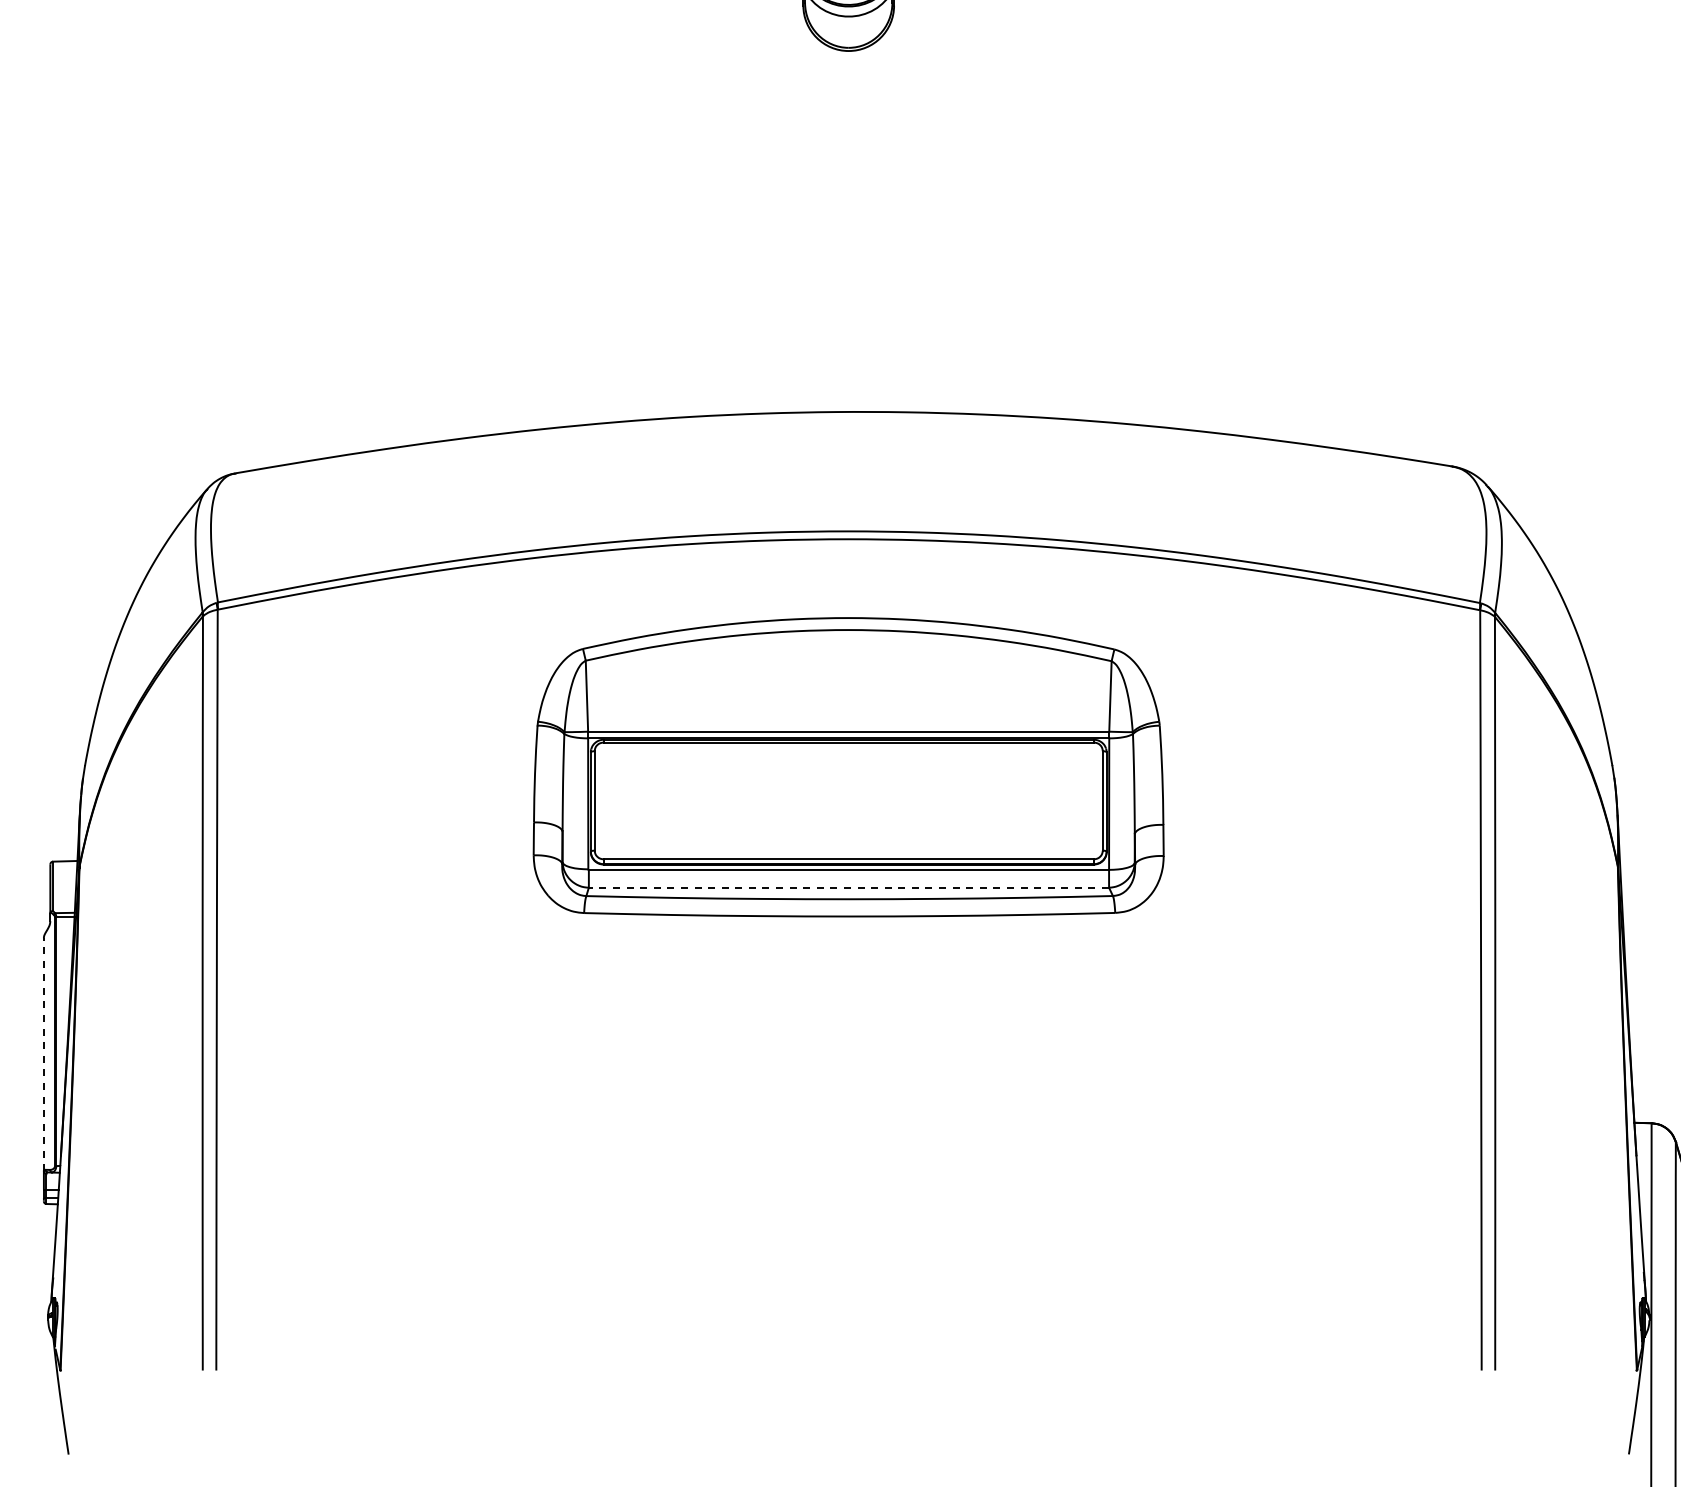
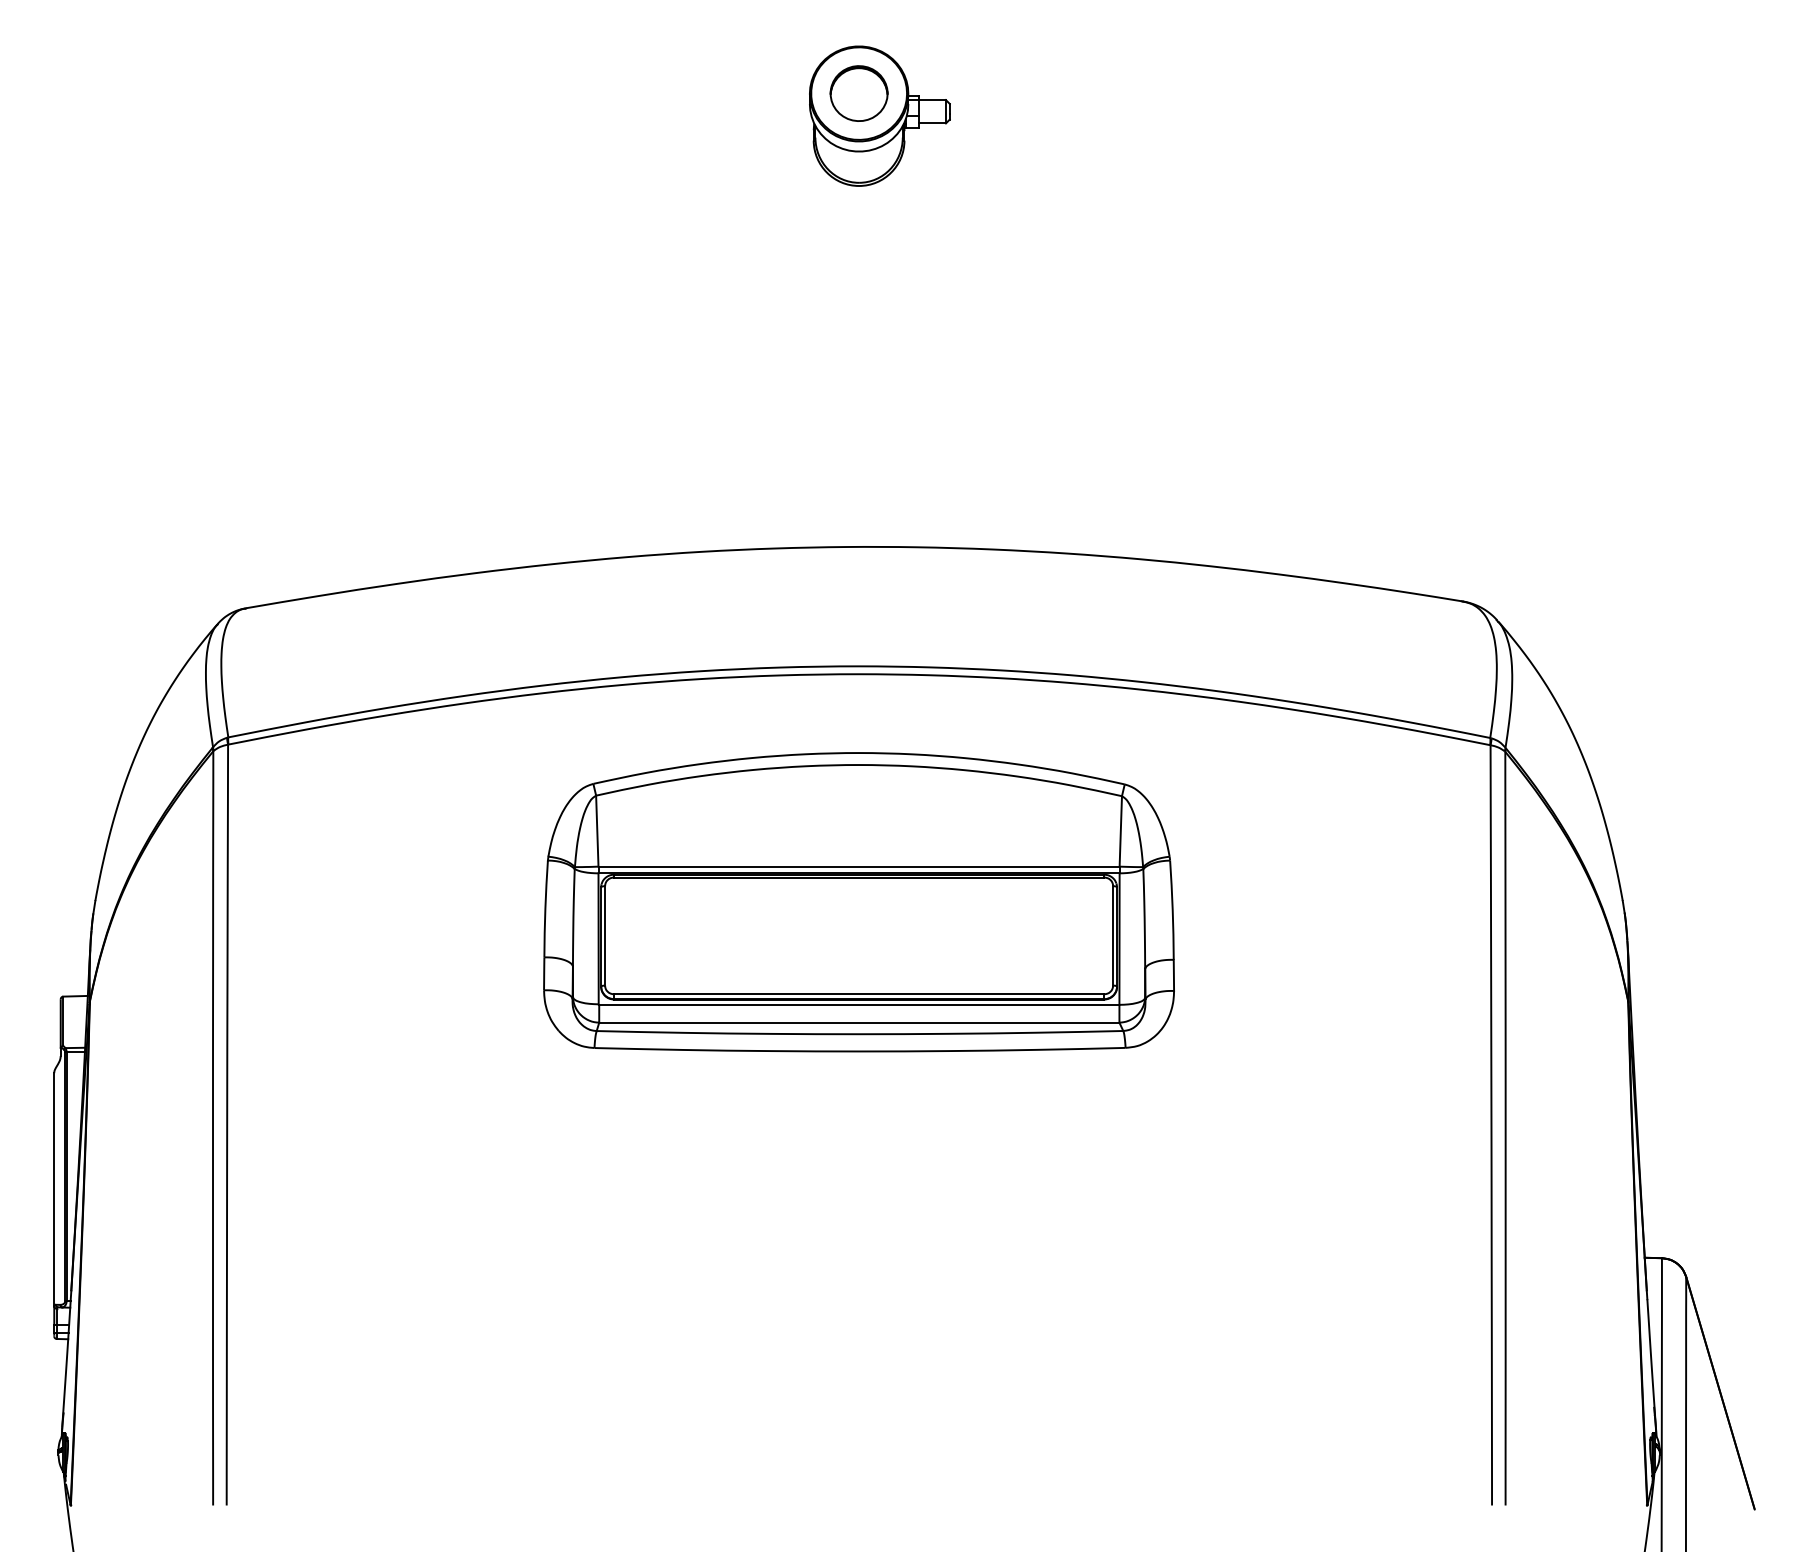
line: (848, 887) -> (858, 1022), dashed -> solid
line: (44, 1054) -> (54, 1189), dashed -> solid

